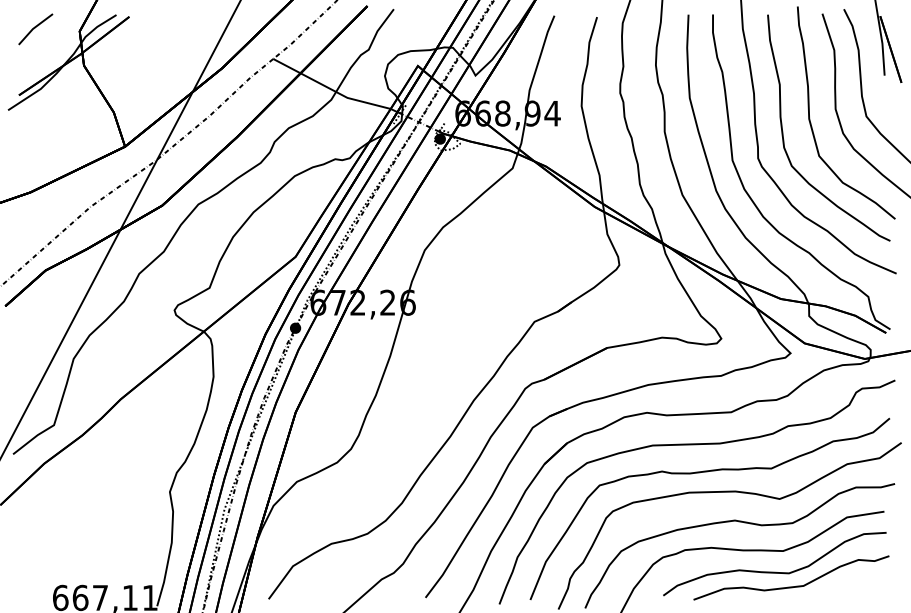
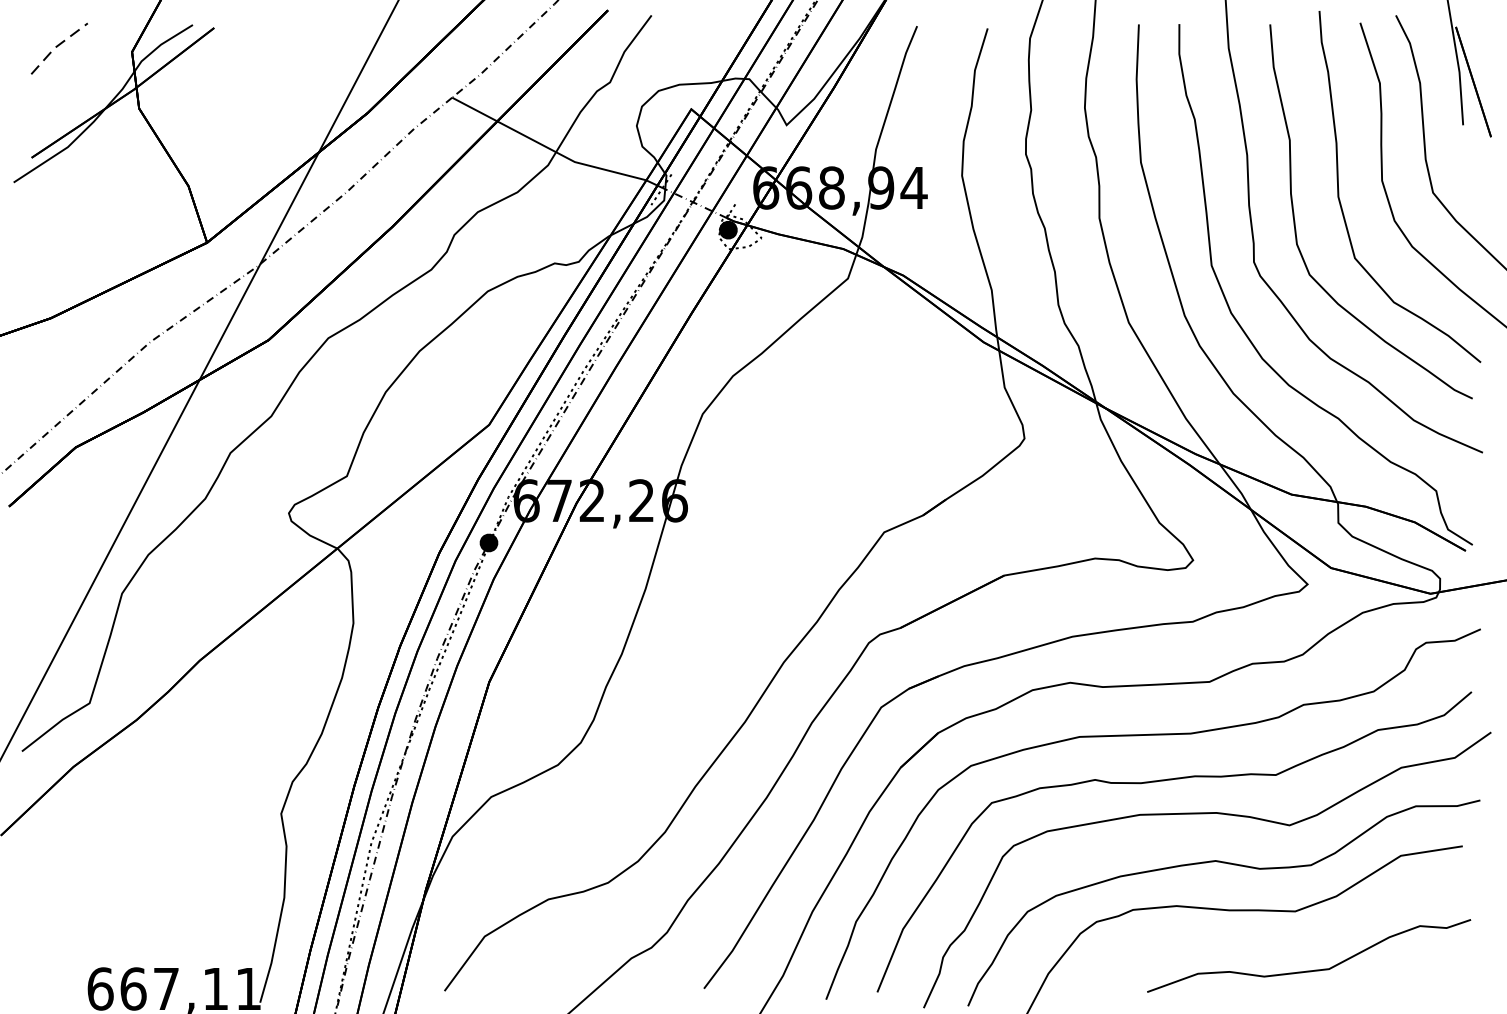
line: (33, 28) -> (55, 47), solid -> dashed
curve: (774, 571) -> (1281, 945), removed

